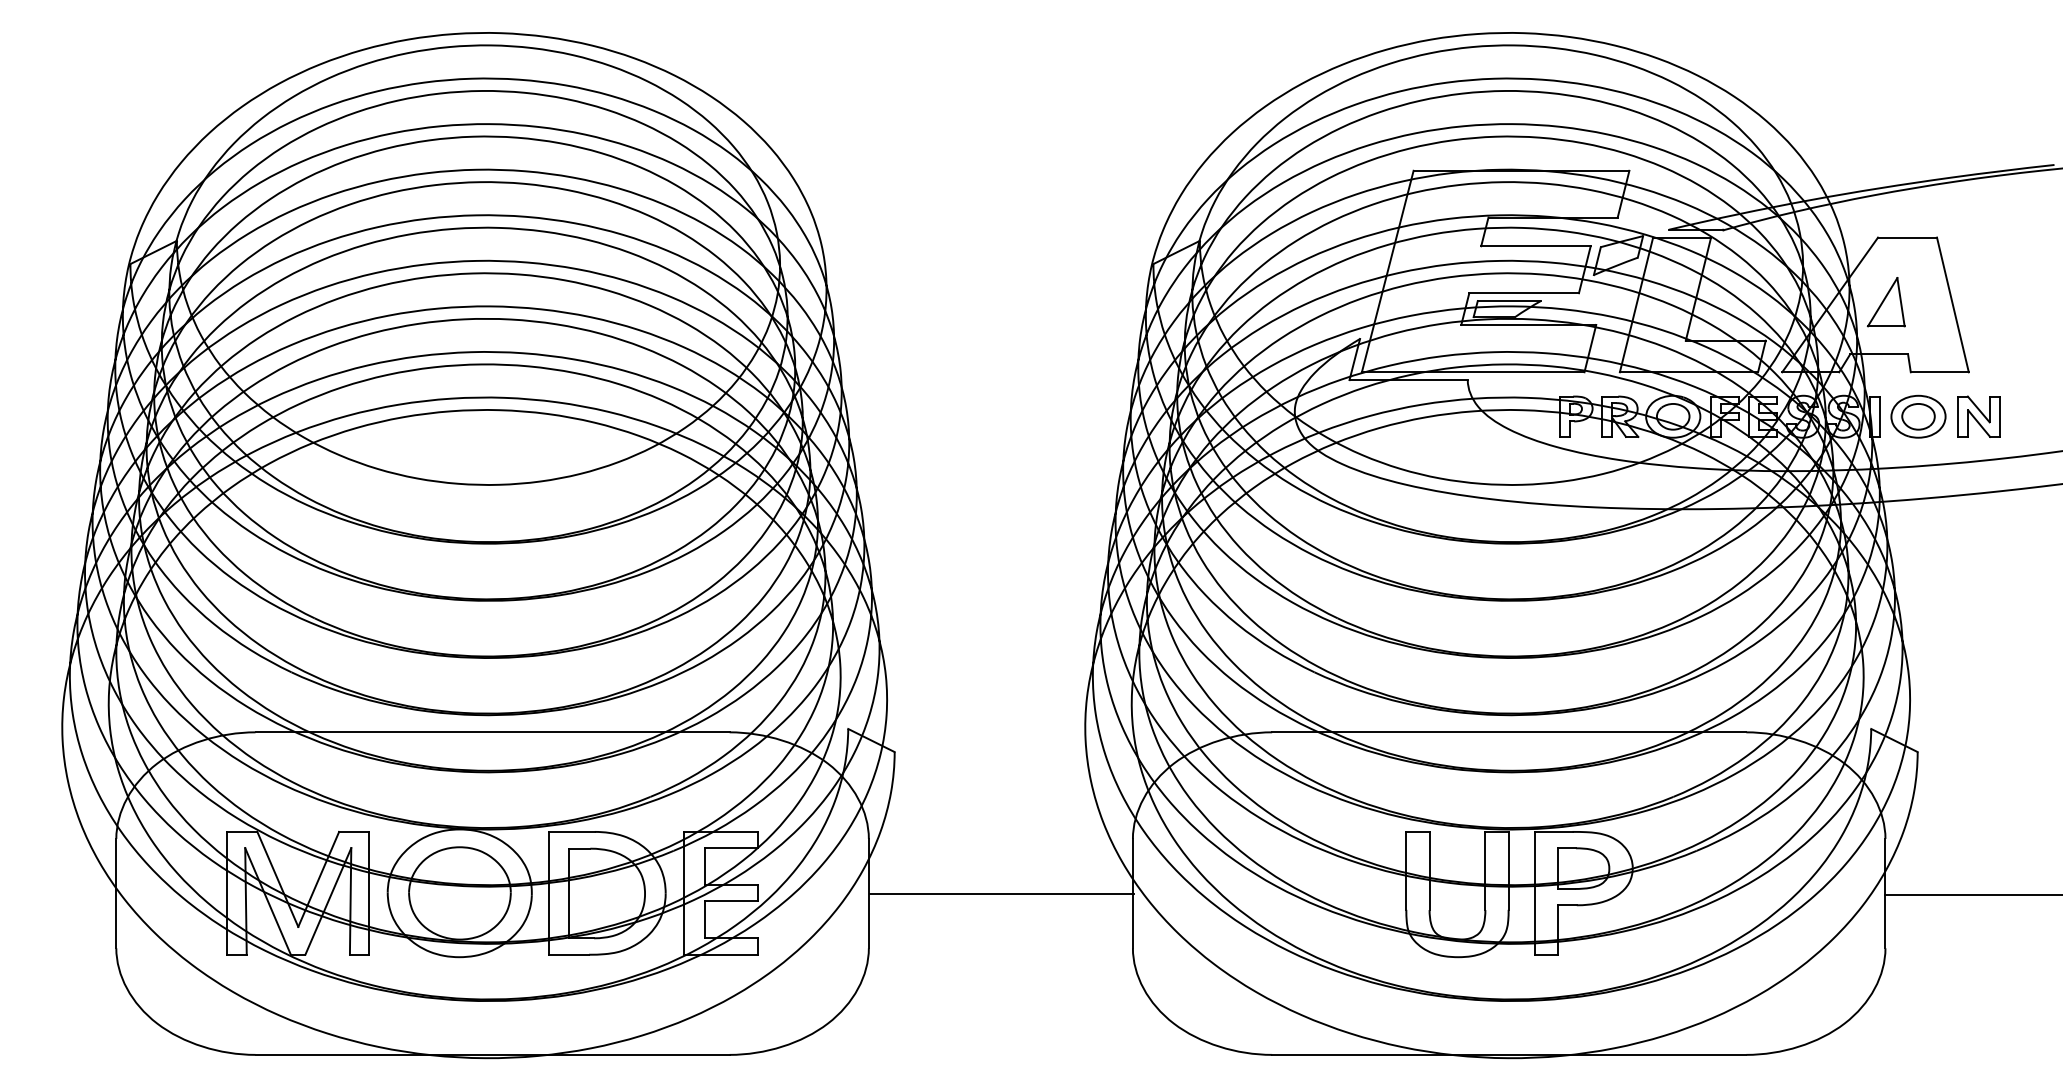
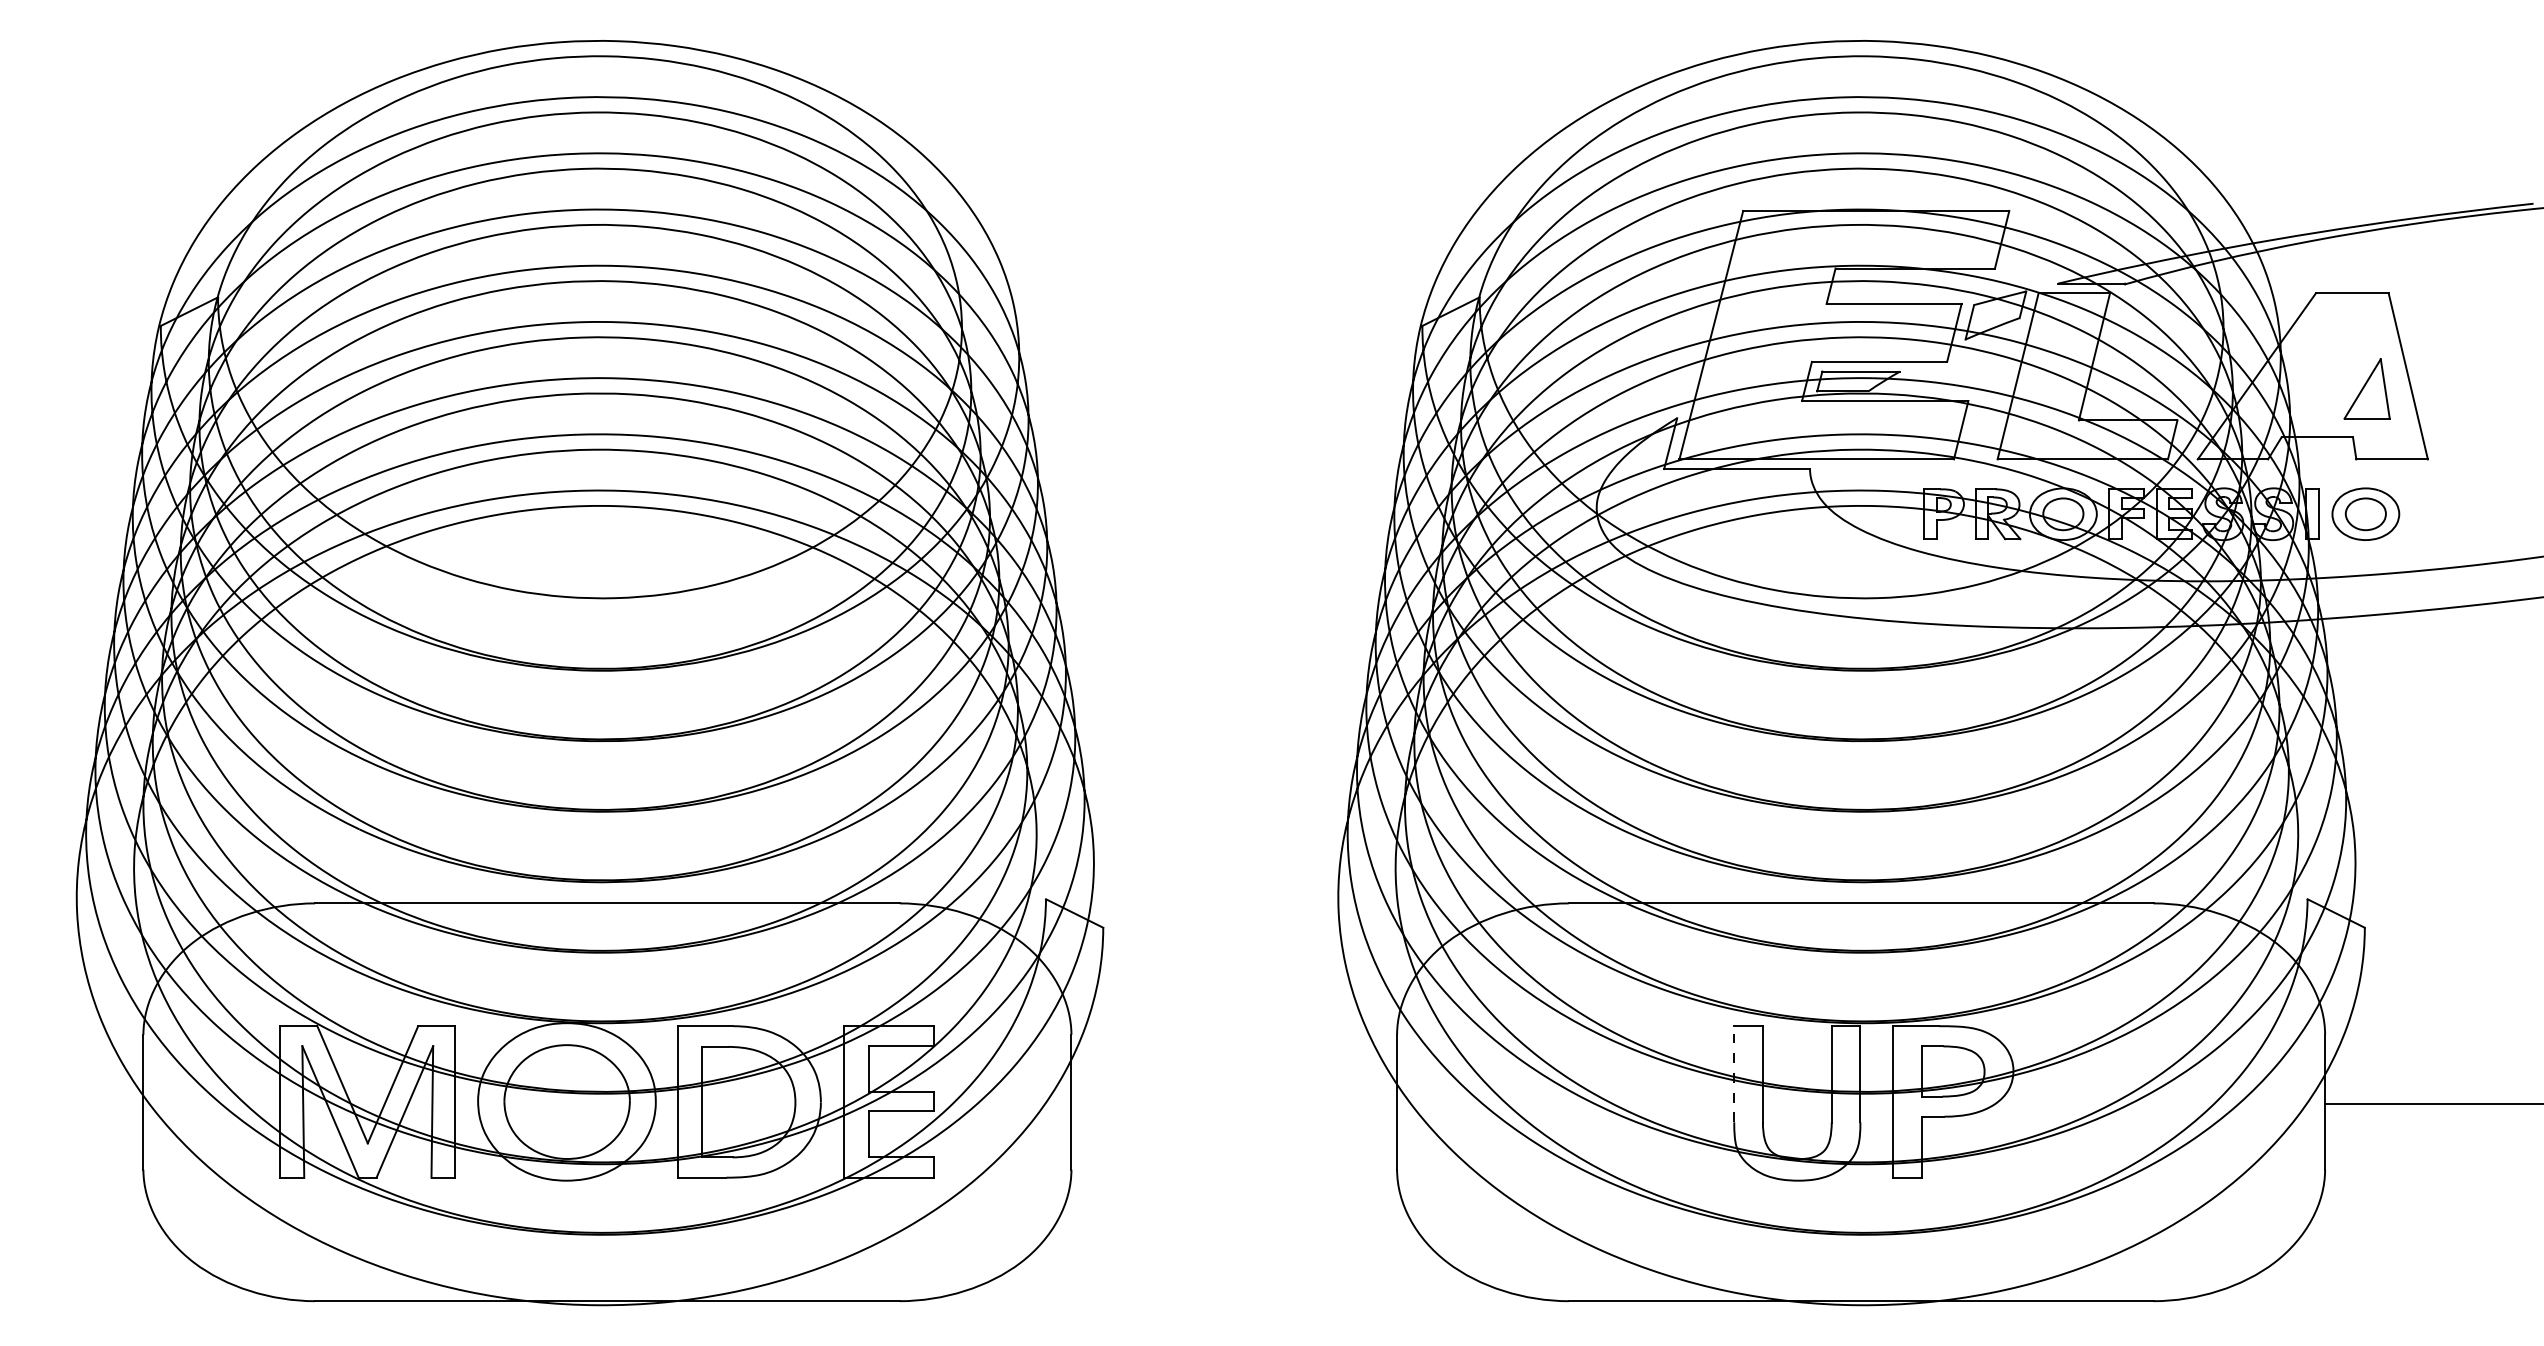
part: (1885, 301) -> (2366, 388), moved
part: (1979, 416) -> (2440, 514), removed
line: (1406, 870) -> (1734, 1073), solid -> dashed
line: (1001, 893) -> (1235, 1102), removed

